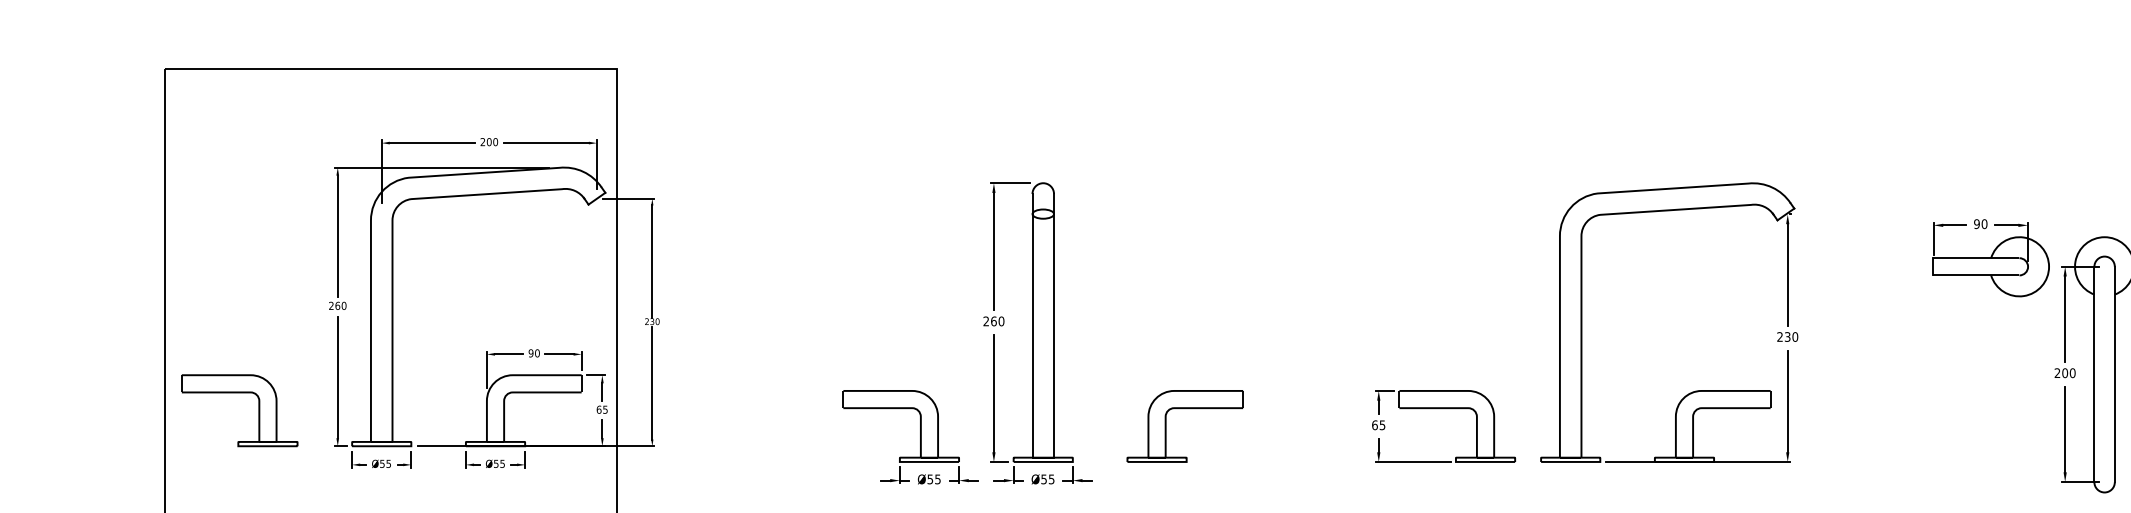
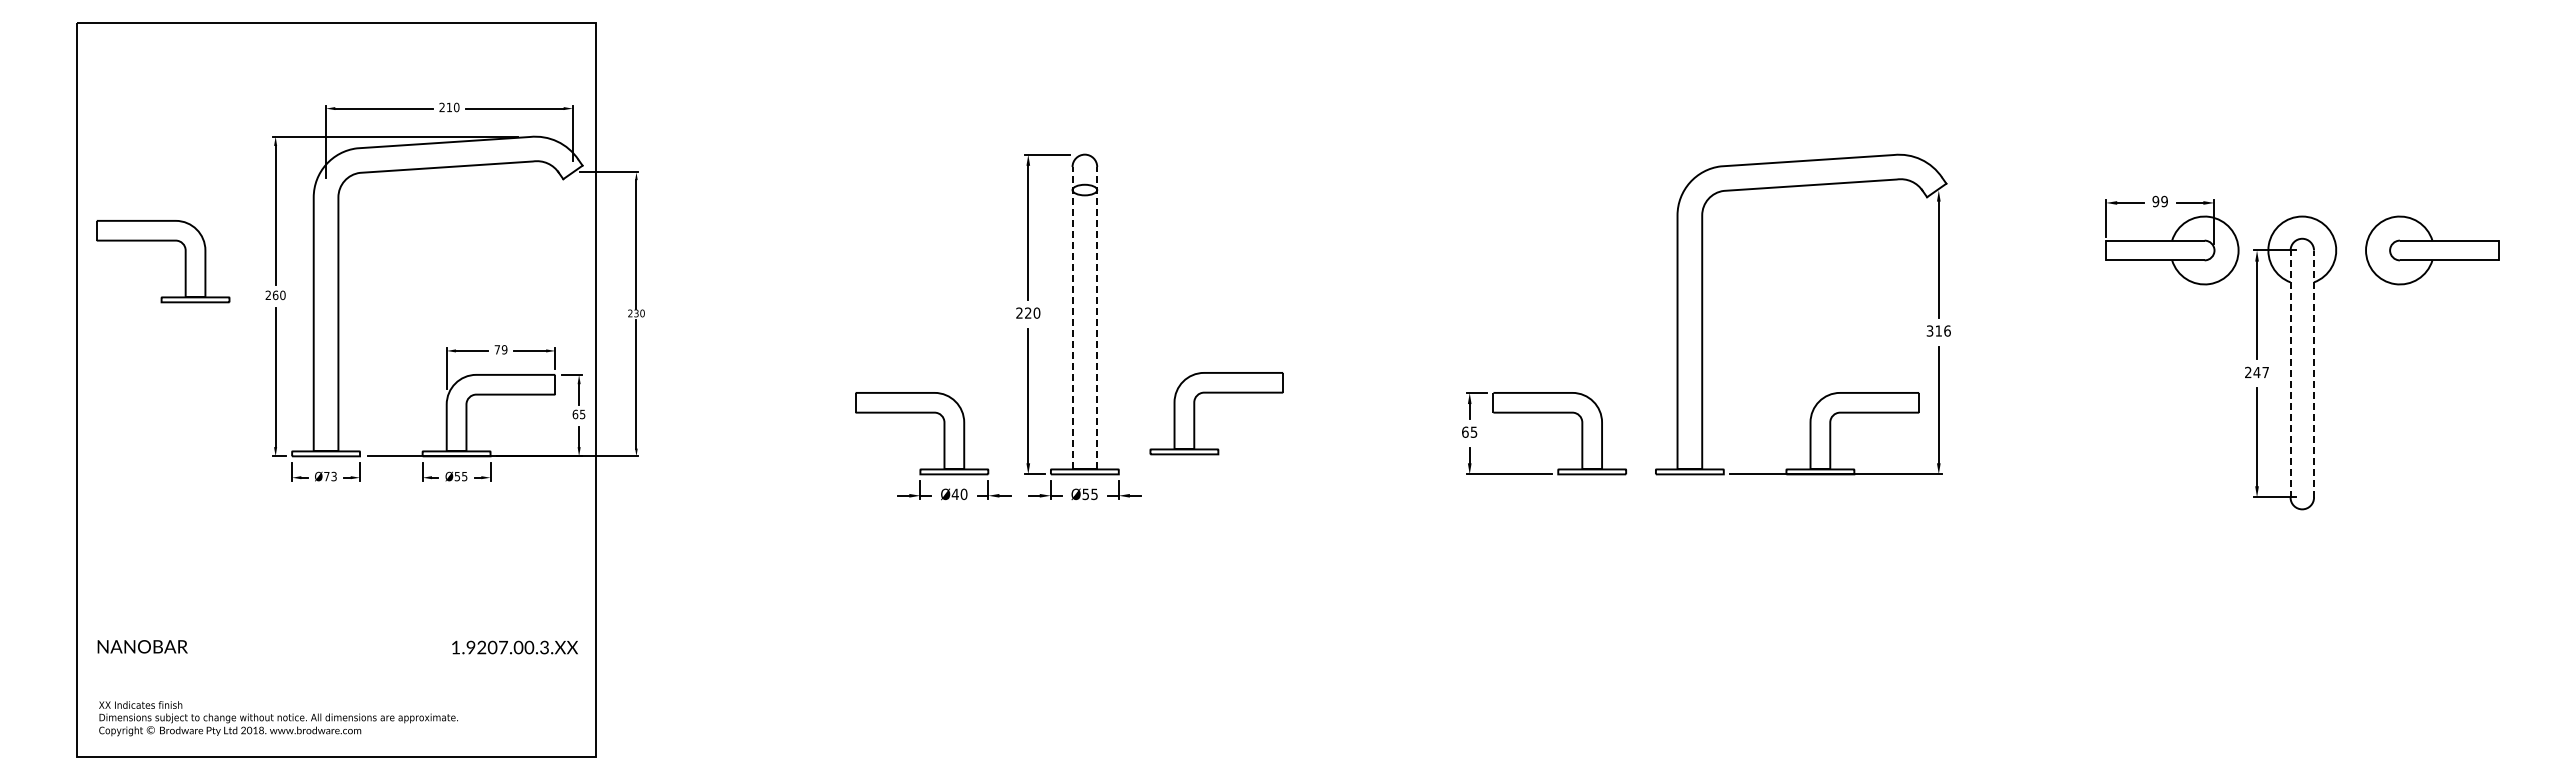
text: (489, 142) -> (449, 107), 200 -> 210
text: (1984, 224) -> (2164, 201), 90 -> 99
text: (994, 320) -> (1028, 312), 260 -> 220
line: (1032, 325) -> (1072, 317), solid -> dashed
line: (1054, 325) -> (1097, 317), solid -> dashed
text: (1787, 336) -> (1938, 330), 230 -> 316
text: (533, 353) -> (500, 349), 90 -> 79
text: (2069, 373) -> (2261, 372), 200 -> 247
line: (2094, 374) -> (2290, 374), solid -> dashed
line: (2115, 374) -> (2314, 374), solid -> dashed
part: (240, 393) -> (163, 241), moved
part: (1185, 408) -> (1216, 393), moved
text: (385, 463) -> (330, 476), Ø55 -> Ø73
text: (933, 479) -> (959, 494), Ø55 -> Ø40

